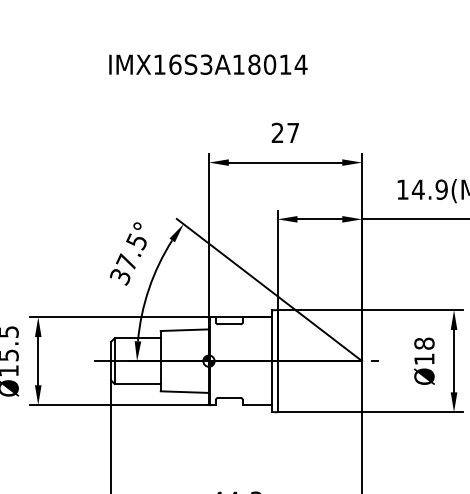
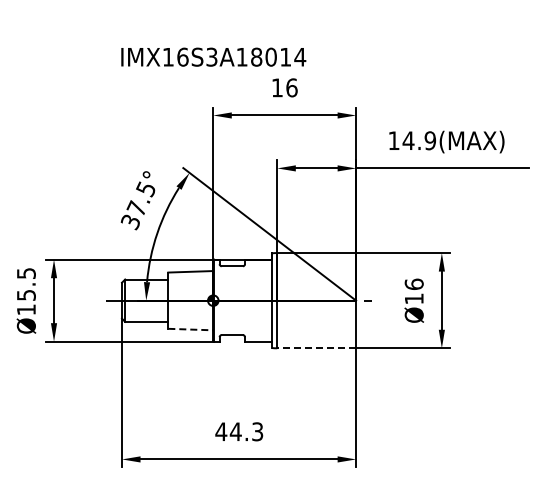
text: (208, 63) -> (213, 56), moved
text: (285, 132) -> (284, 87), 27 -> 16
text: (423, 343) -> (413, 284), Ø18 -> Ø16
line: (184, 392) -> (190, 329), solid -> dashed
line: (319, 412) -> (316, 348), solid -> dashed

